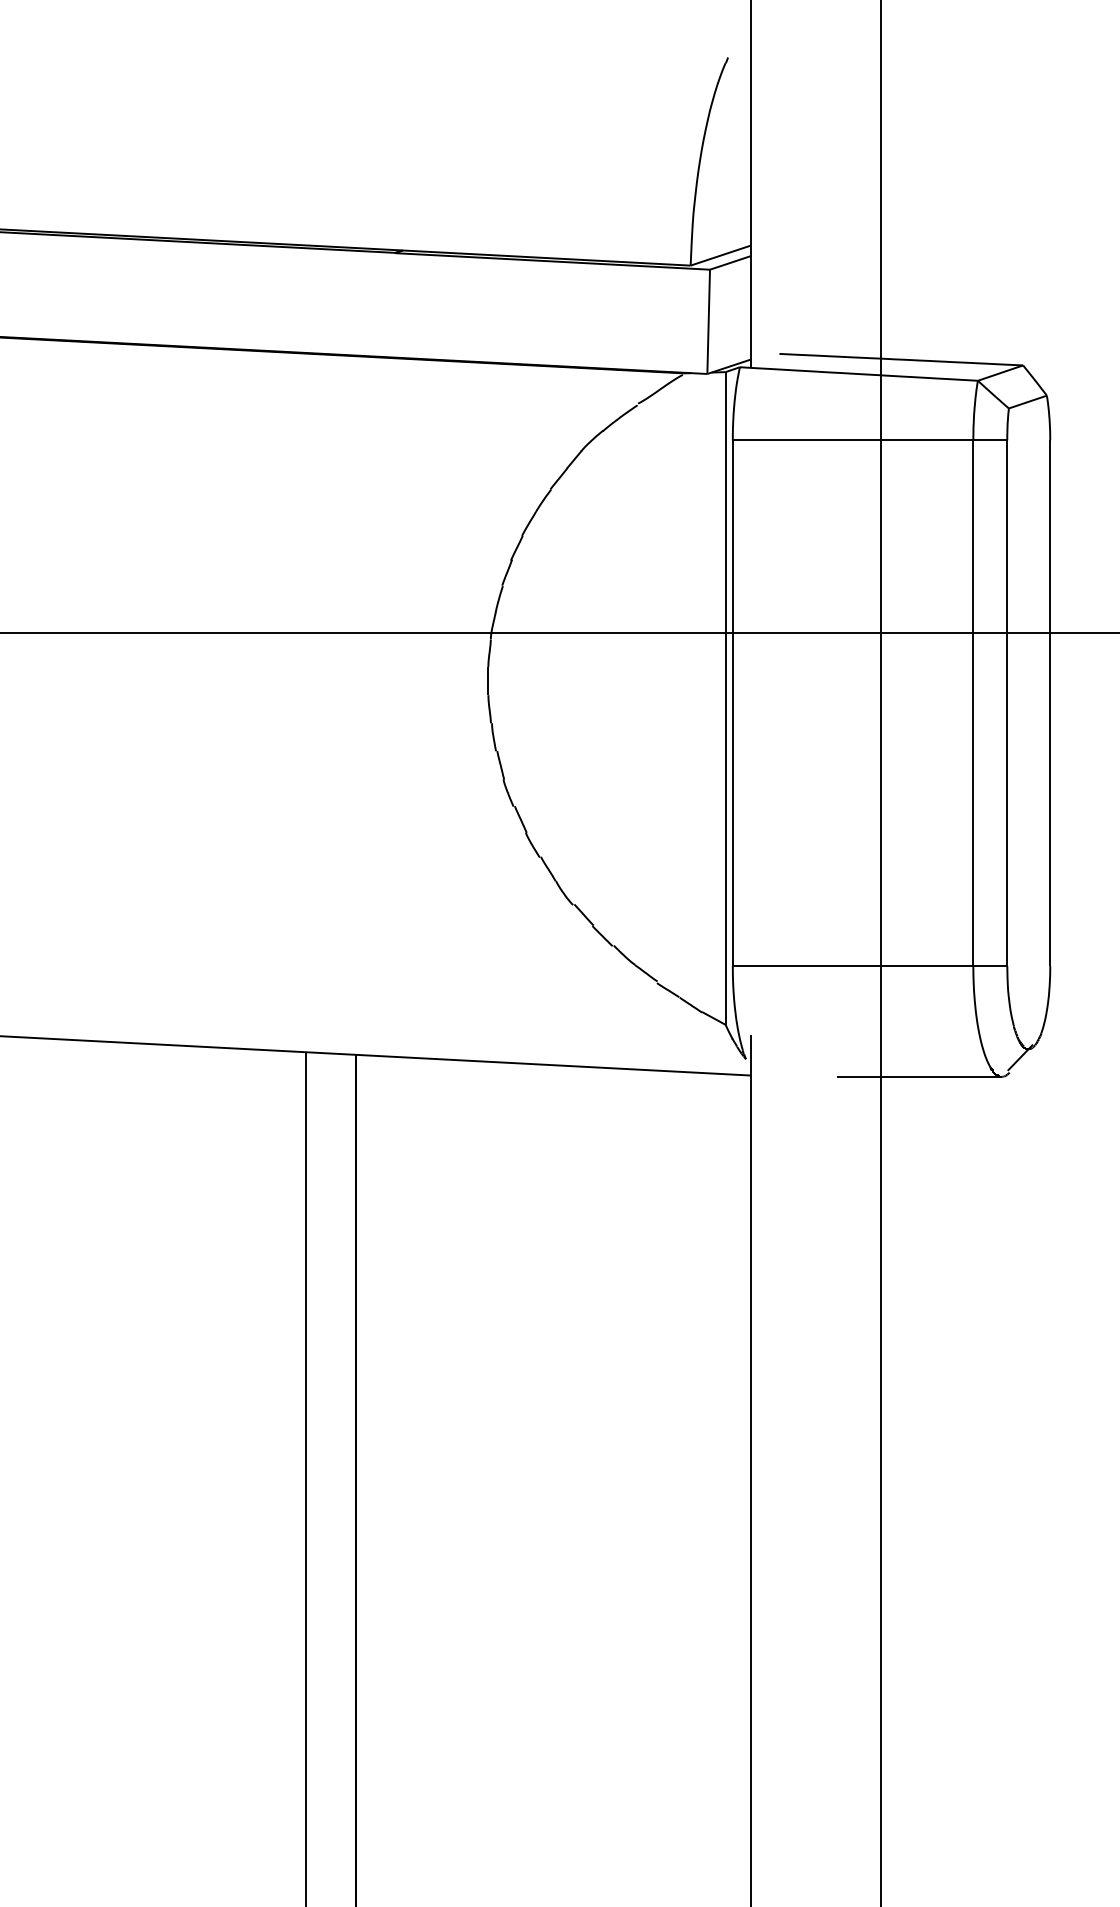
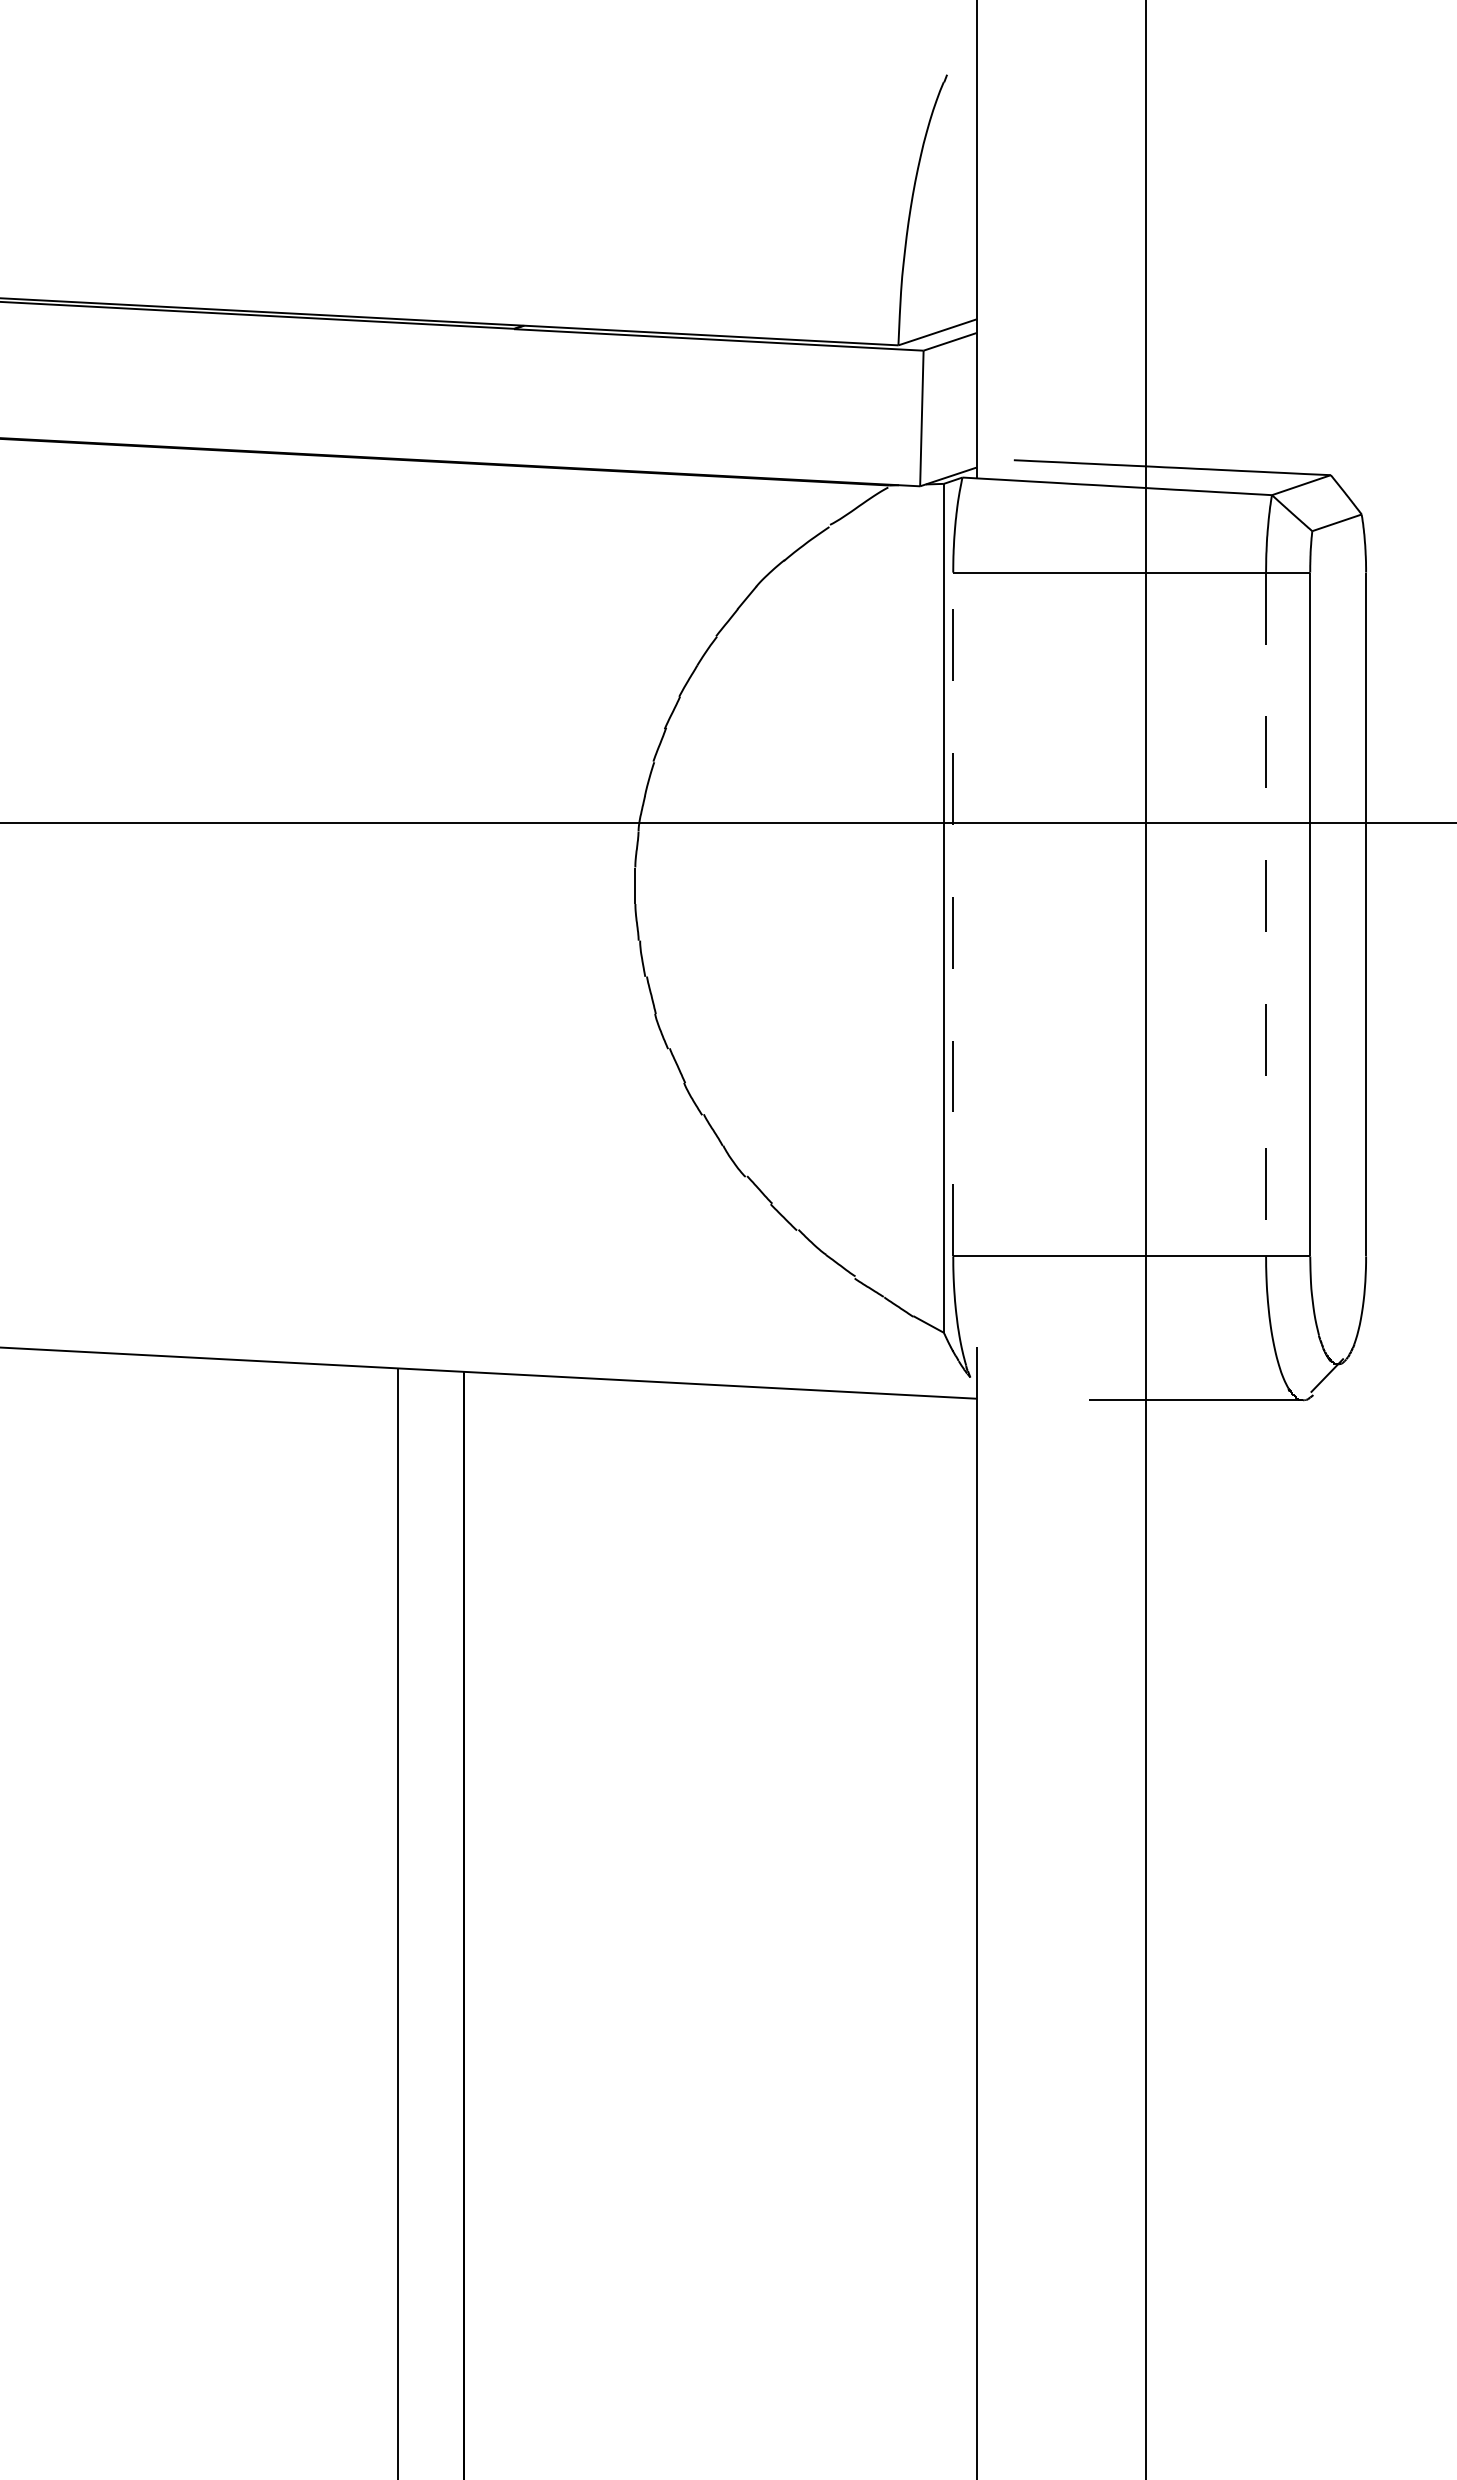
line: (733, 703) -> (953, 914), solid -> dashed
line: (973, 703) -> (1266, 914), solid -> dashed

